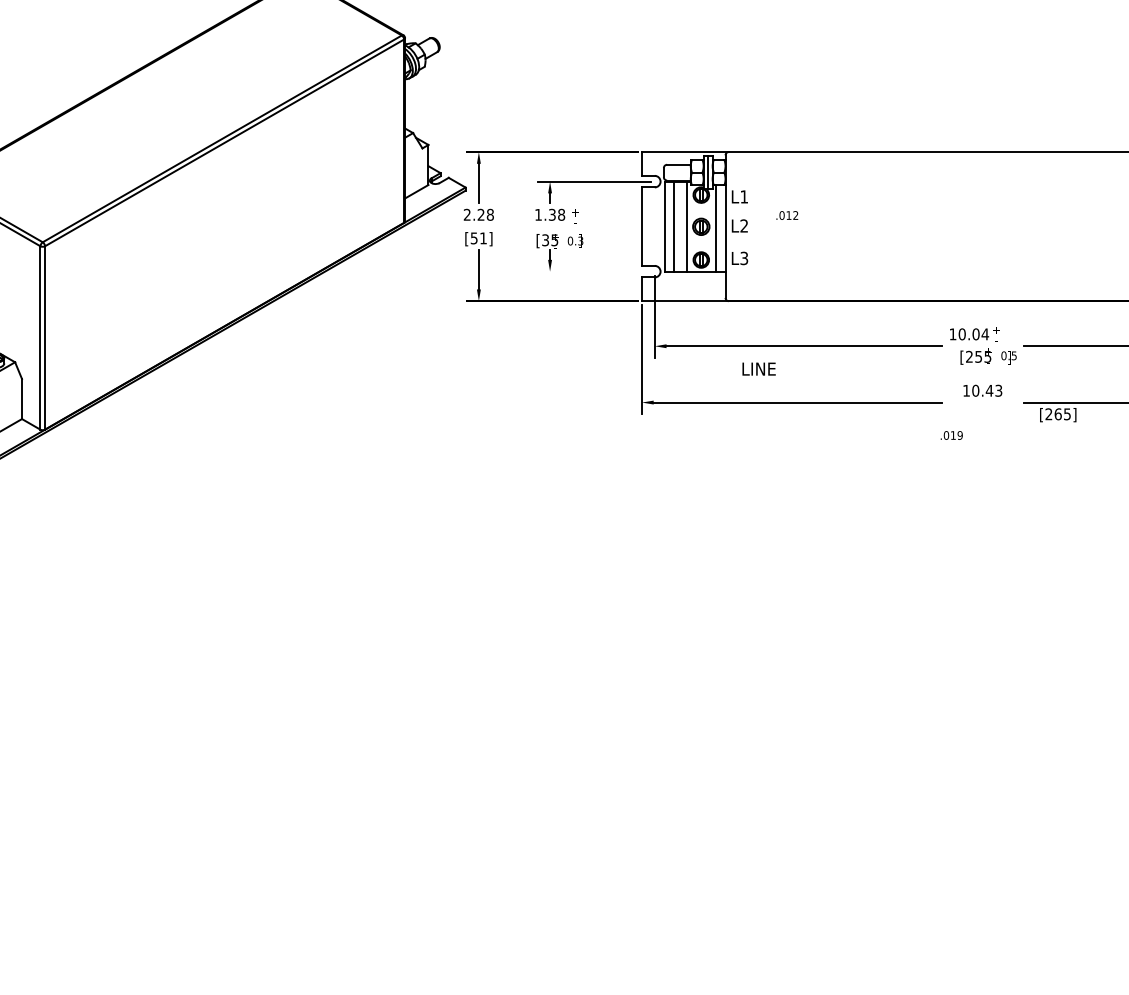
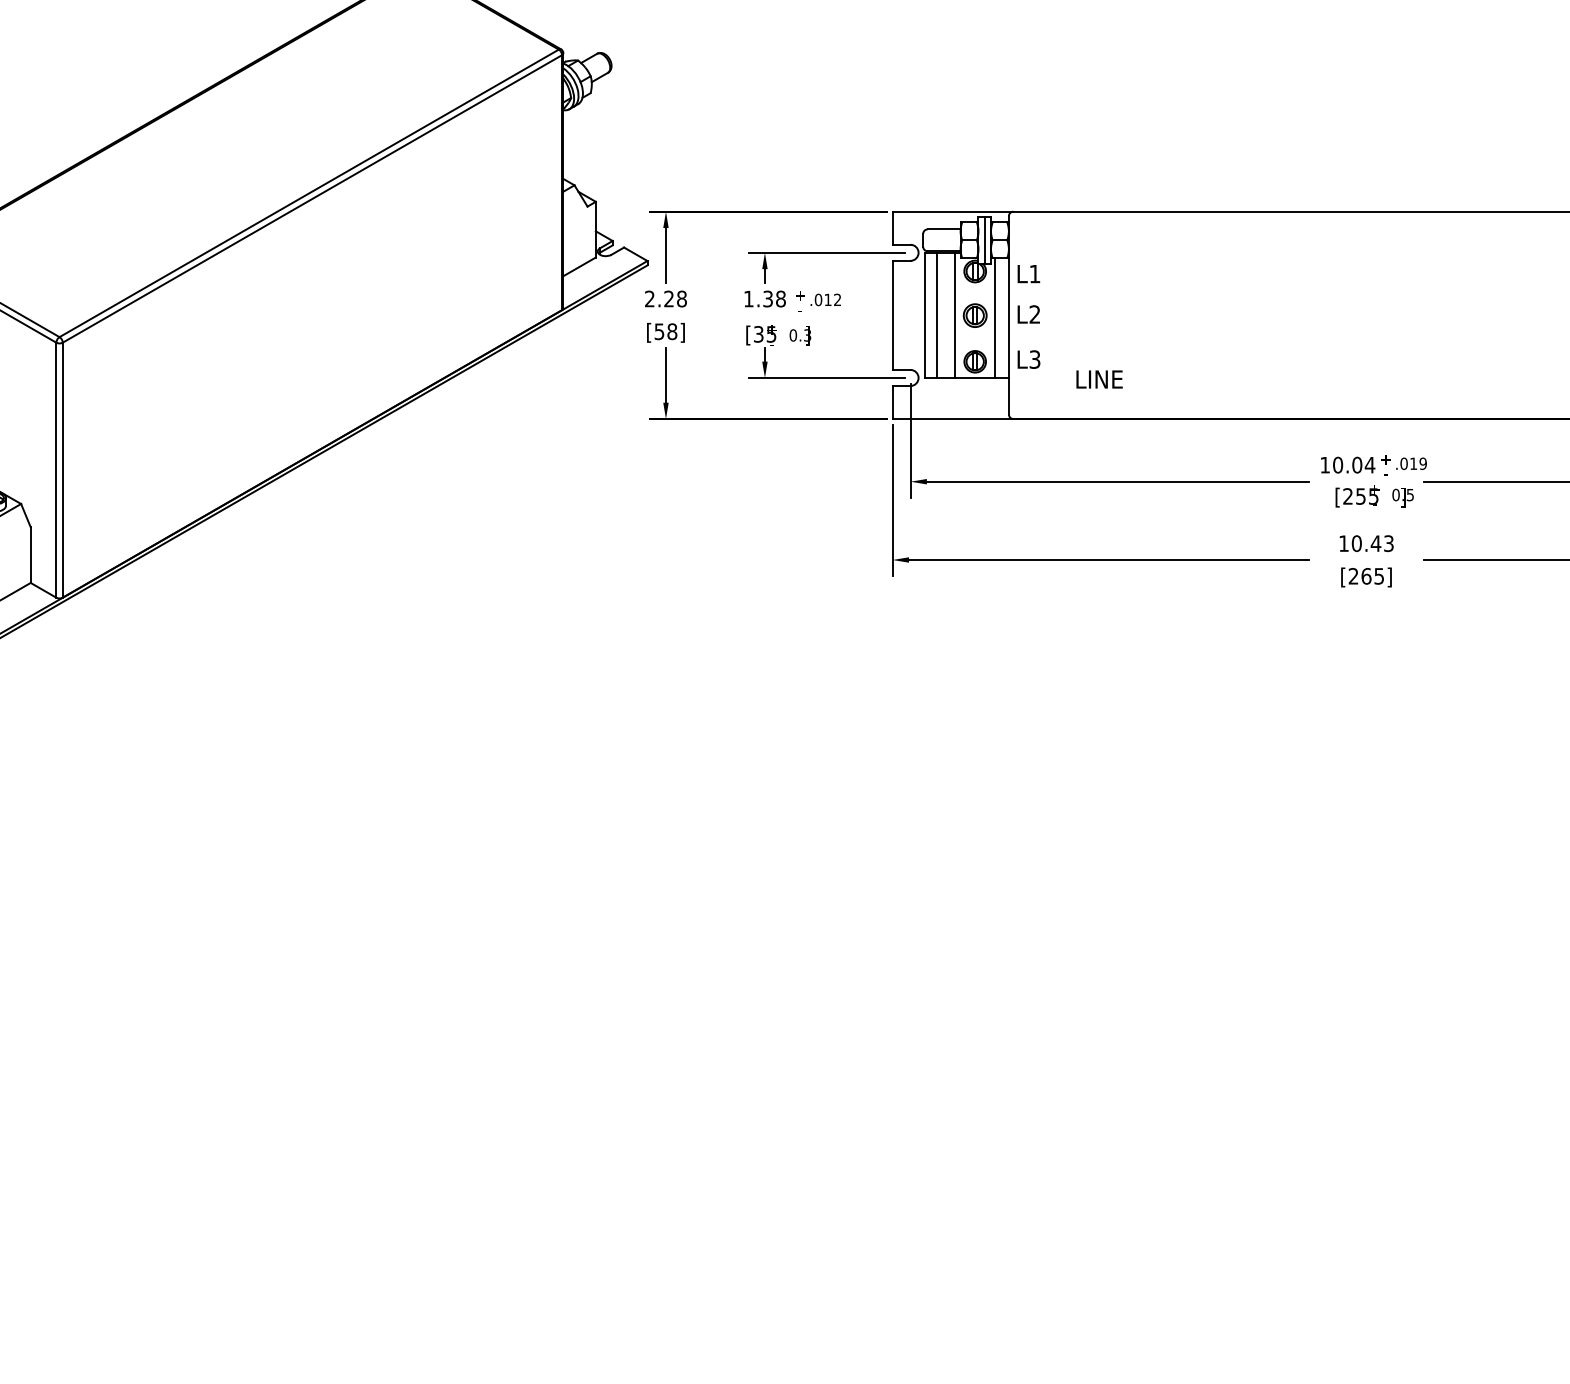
text: (787, 215) -> (825, 299), moved
text: (483, 238) -> (672, 331), [51] -> [58]
line: (594, 271) -> (826, 377), added
text: (759, 369) -> (1099, 379), moved
text: (1058, 415) -> (1366, 577), moved
text: (951, 435) -> (1411, 463), moved

